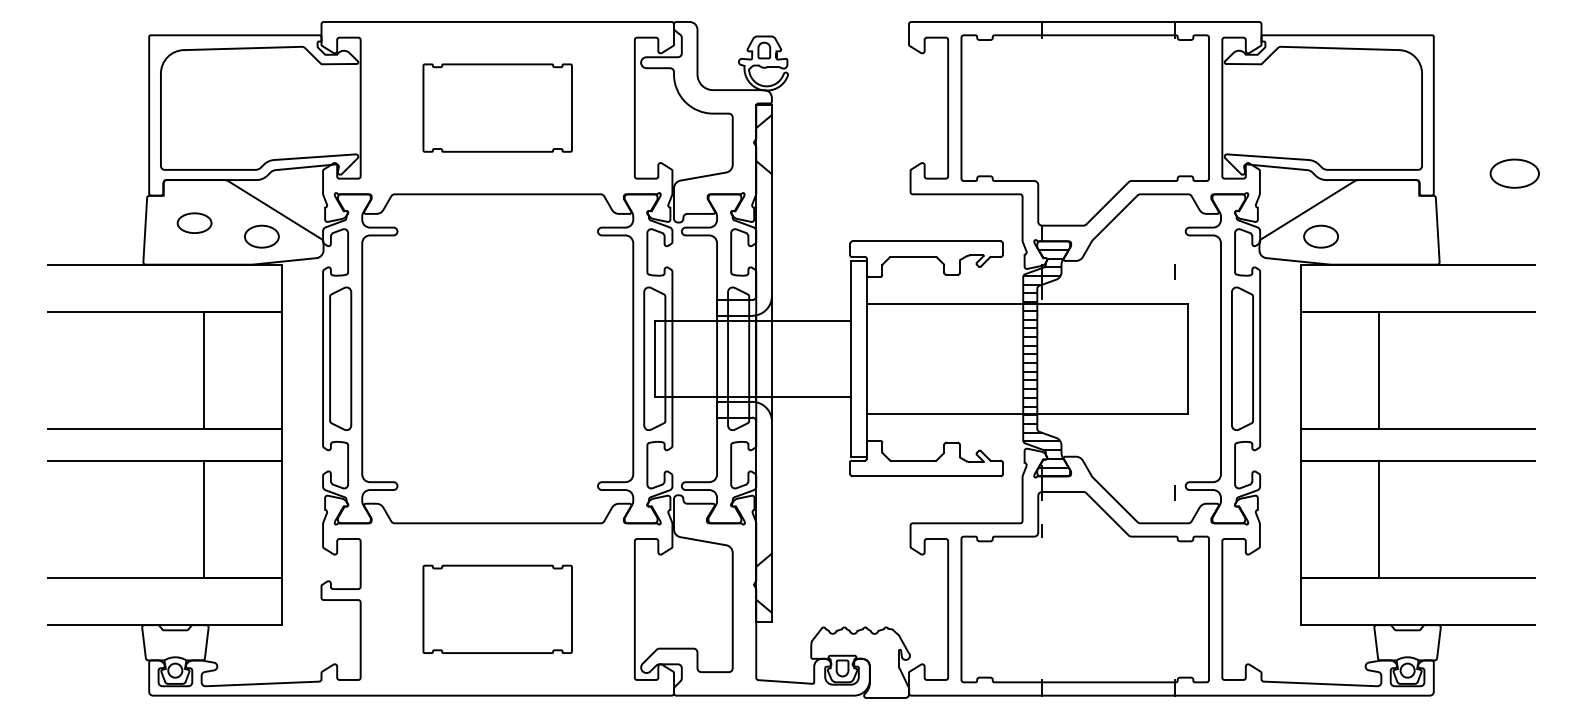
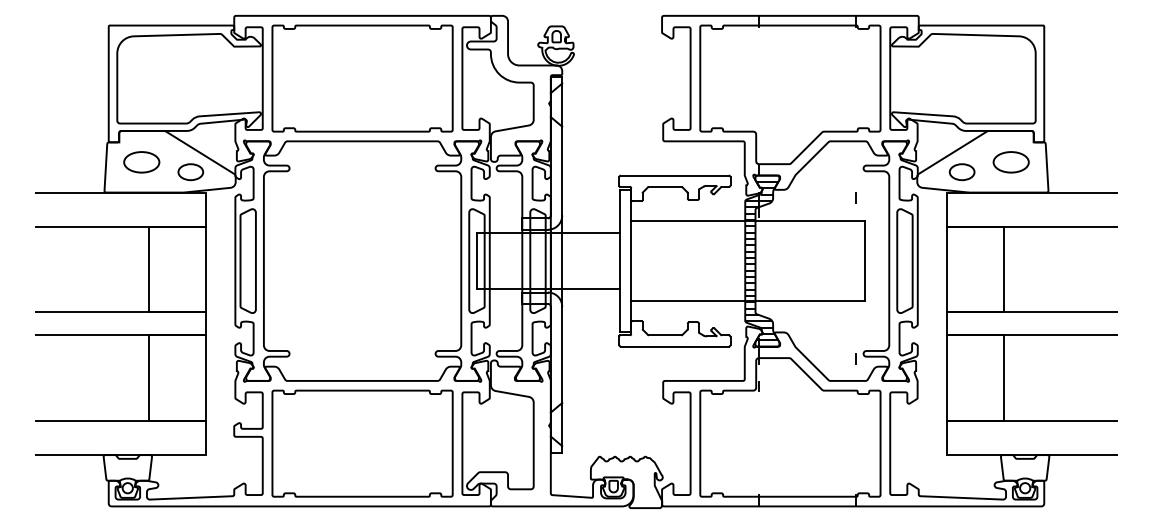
part: (497, 108) -> (362, 78), size x1.67
part: (1513, 173) -> (1010, 162), moved
part: (194, 223) -> (141, 162), size x1.43
part: (497, 609) -> (362, 443), size x1.67

